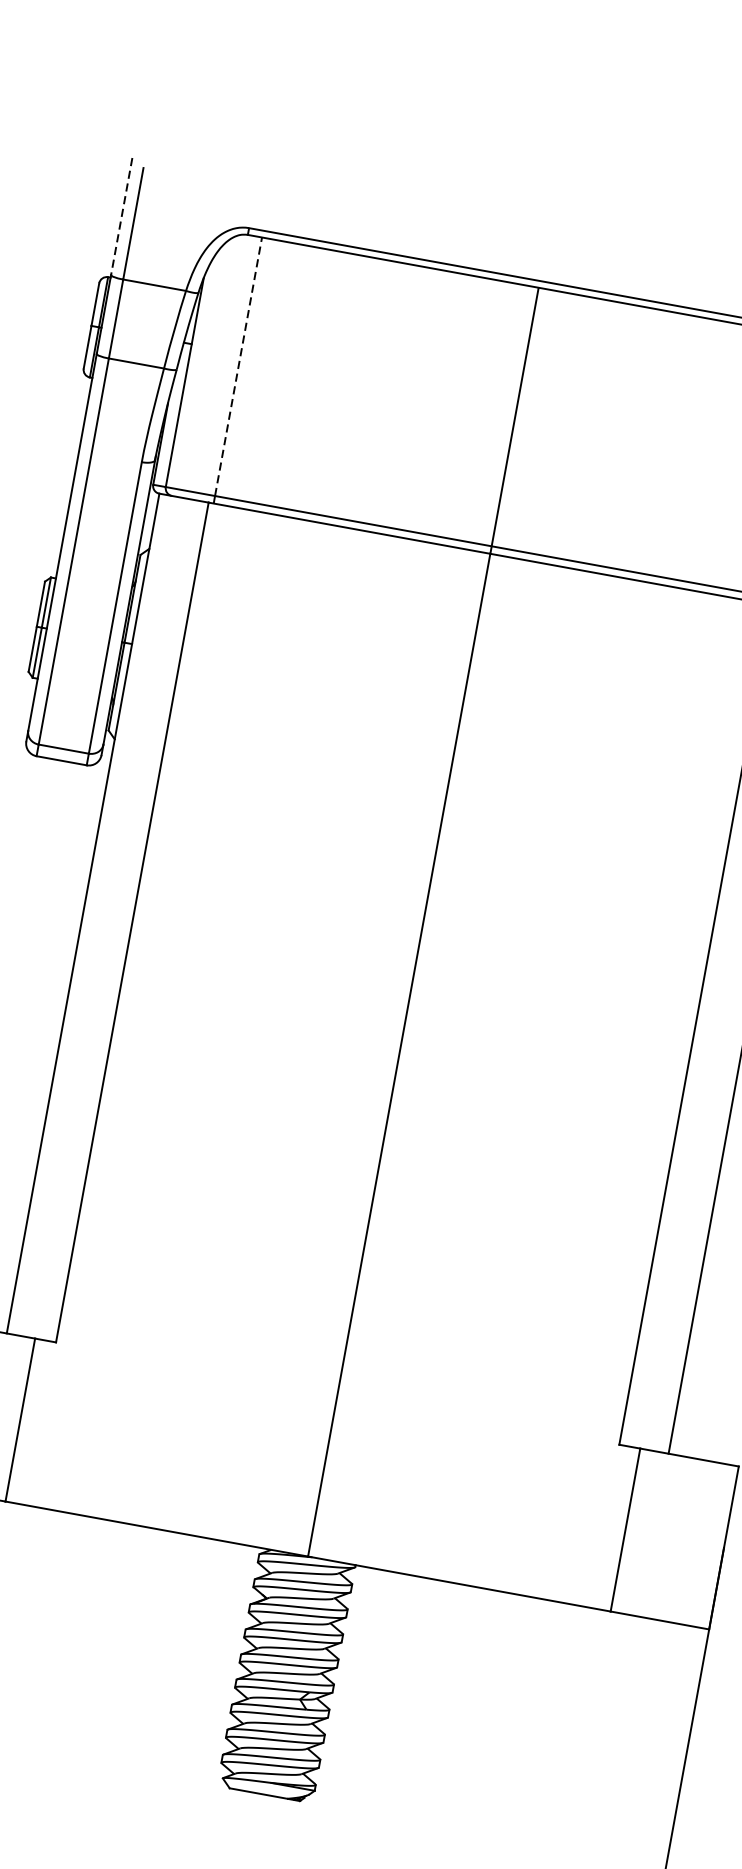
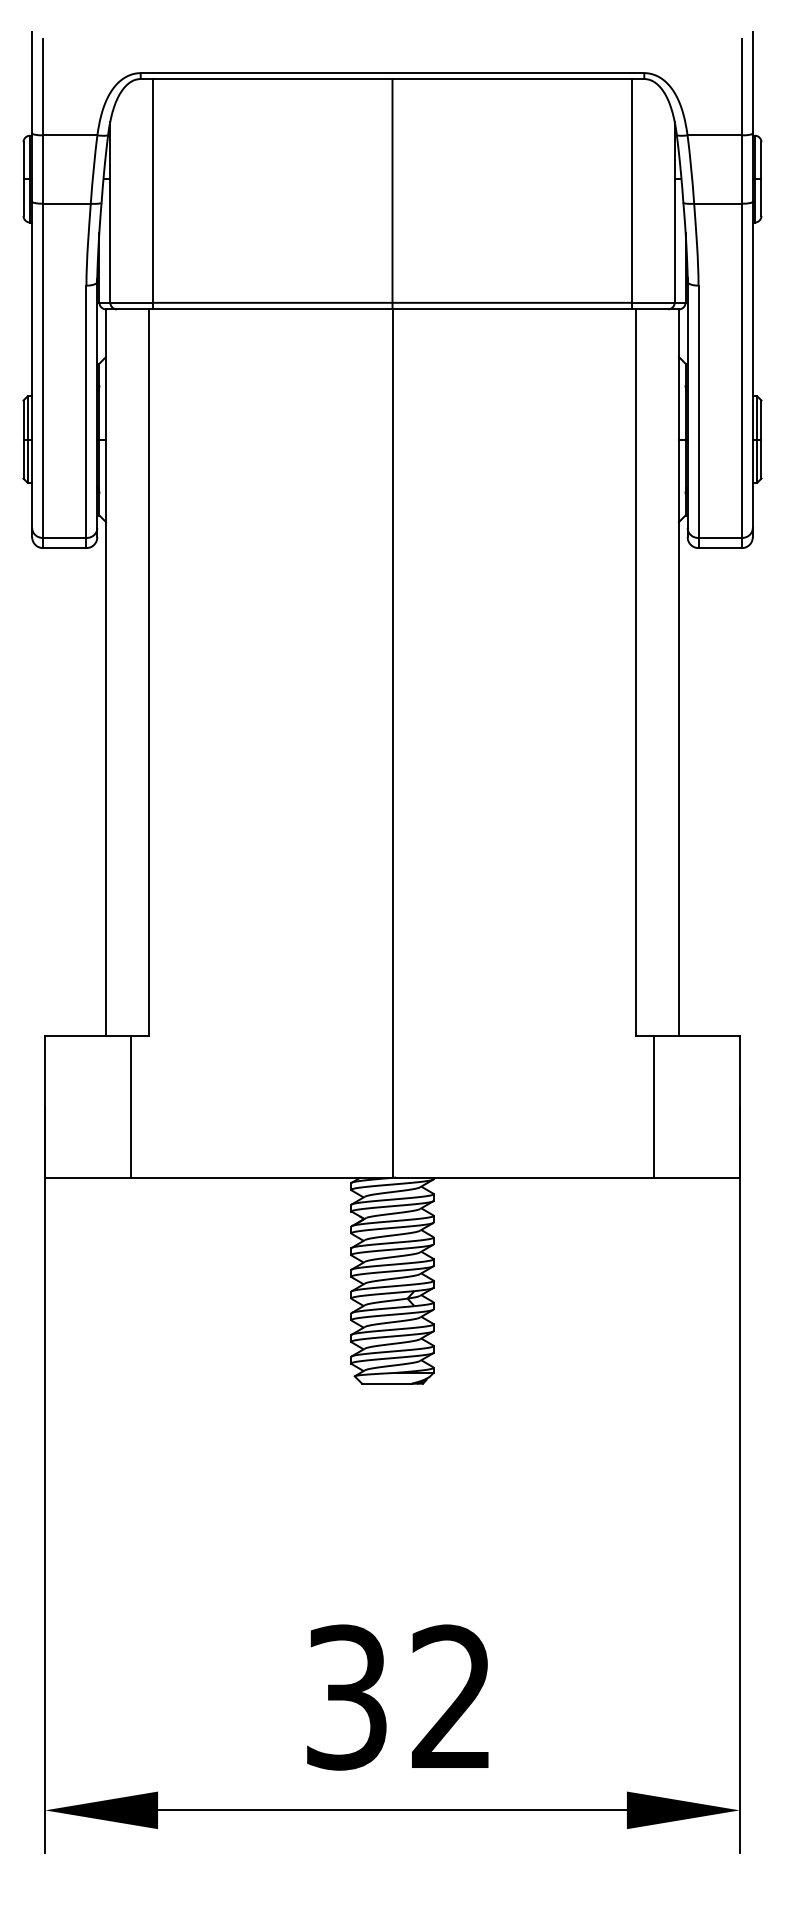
line: (122, 216) -> (32, 82), dashed -> solid
line: (238, 366) -> (152, 190), dashed -> solid

